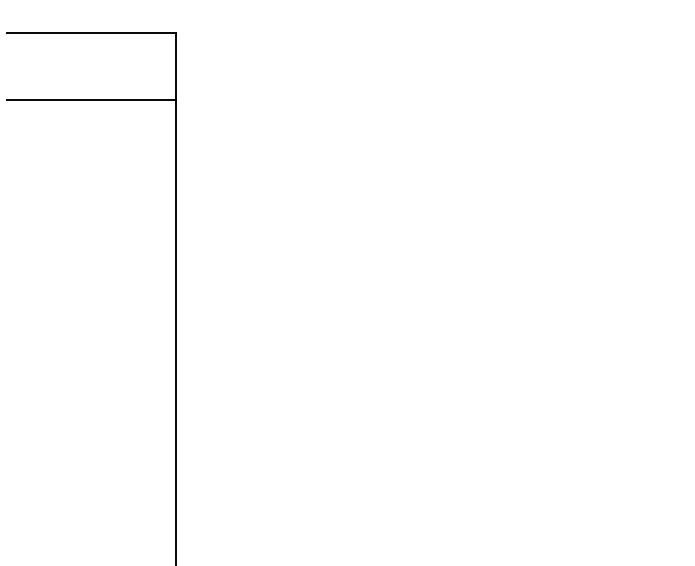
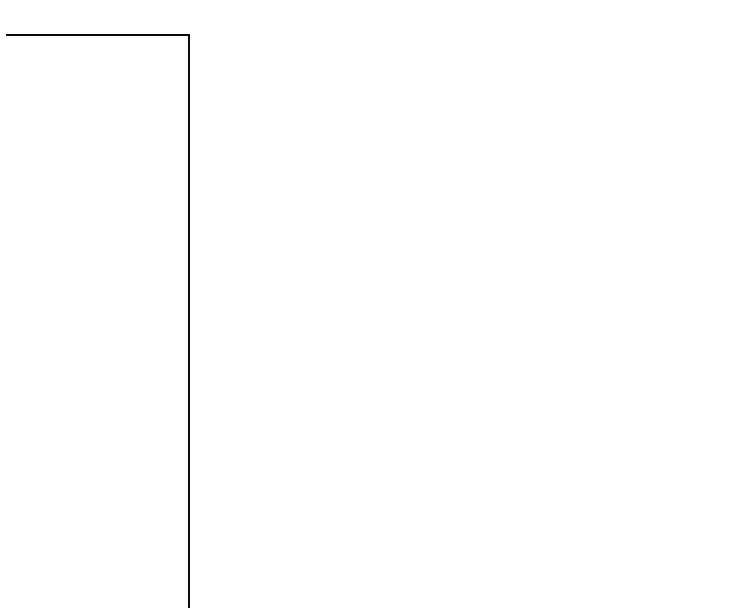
line: (91, 100) -> (98, 108), removed

